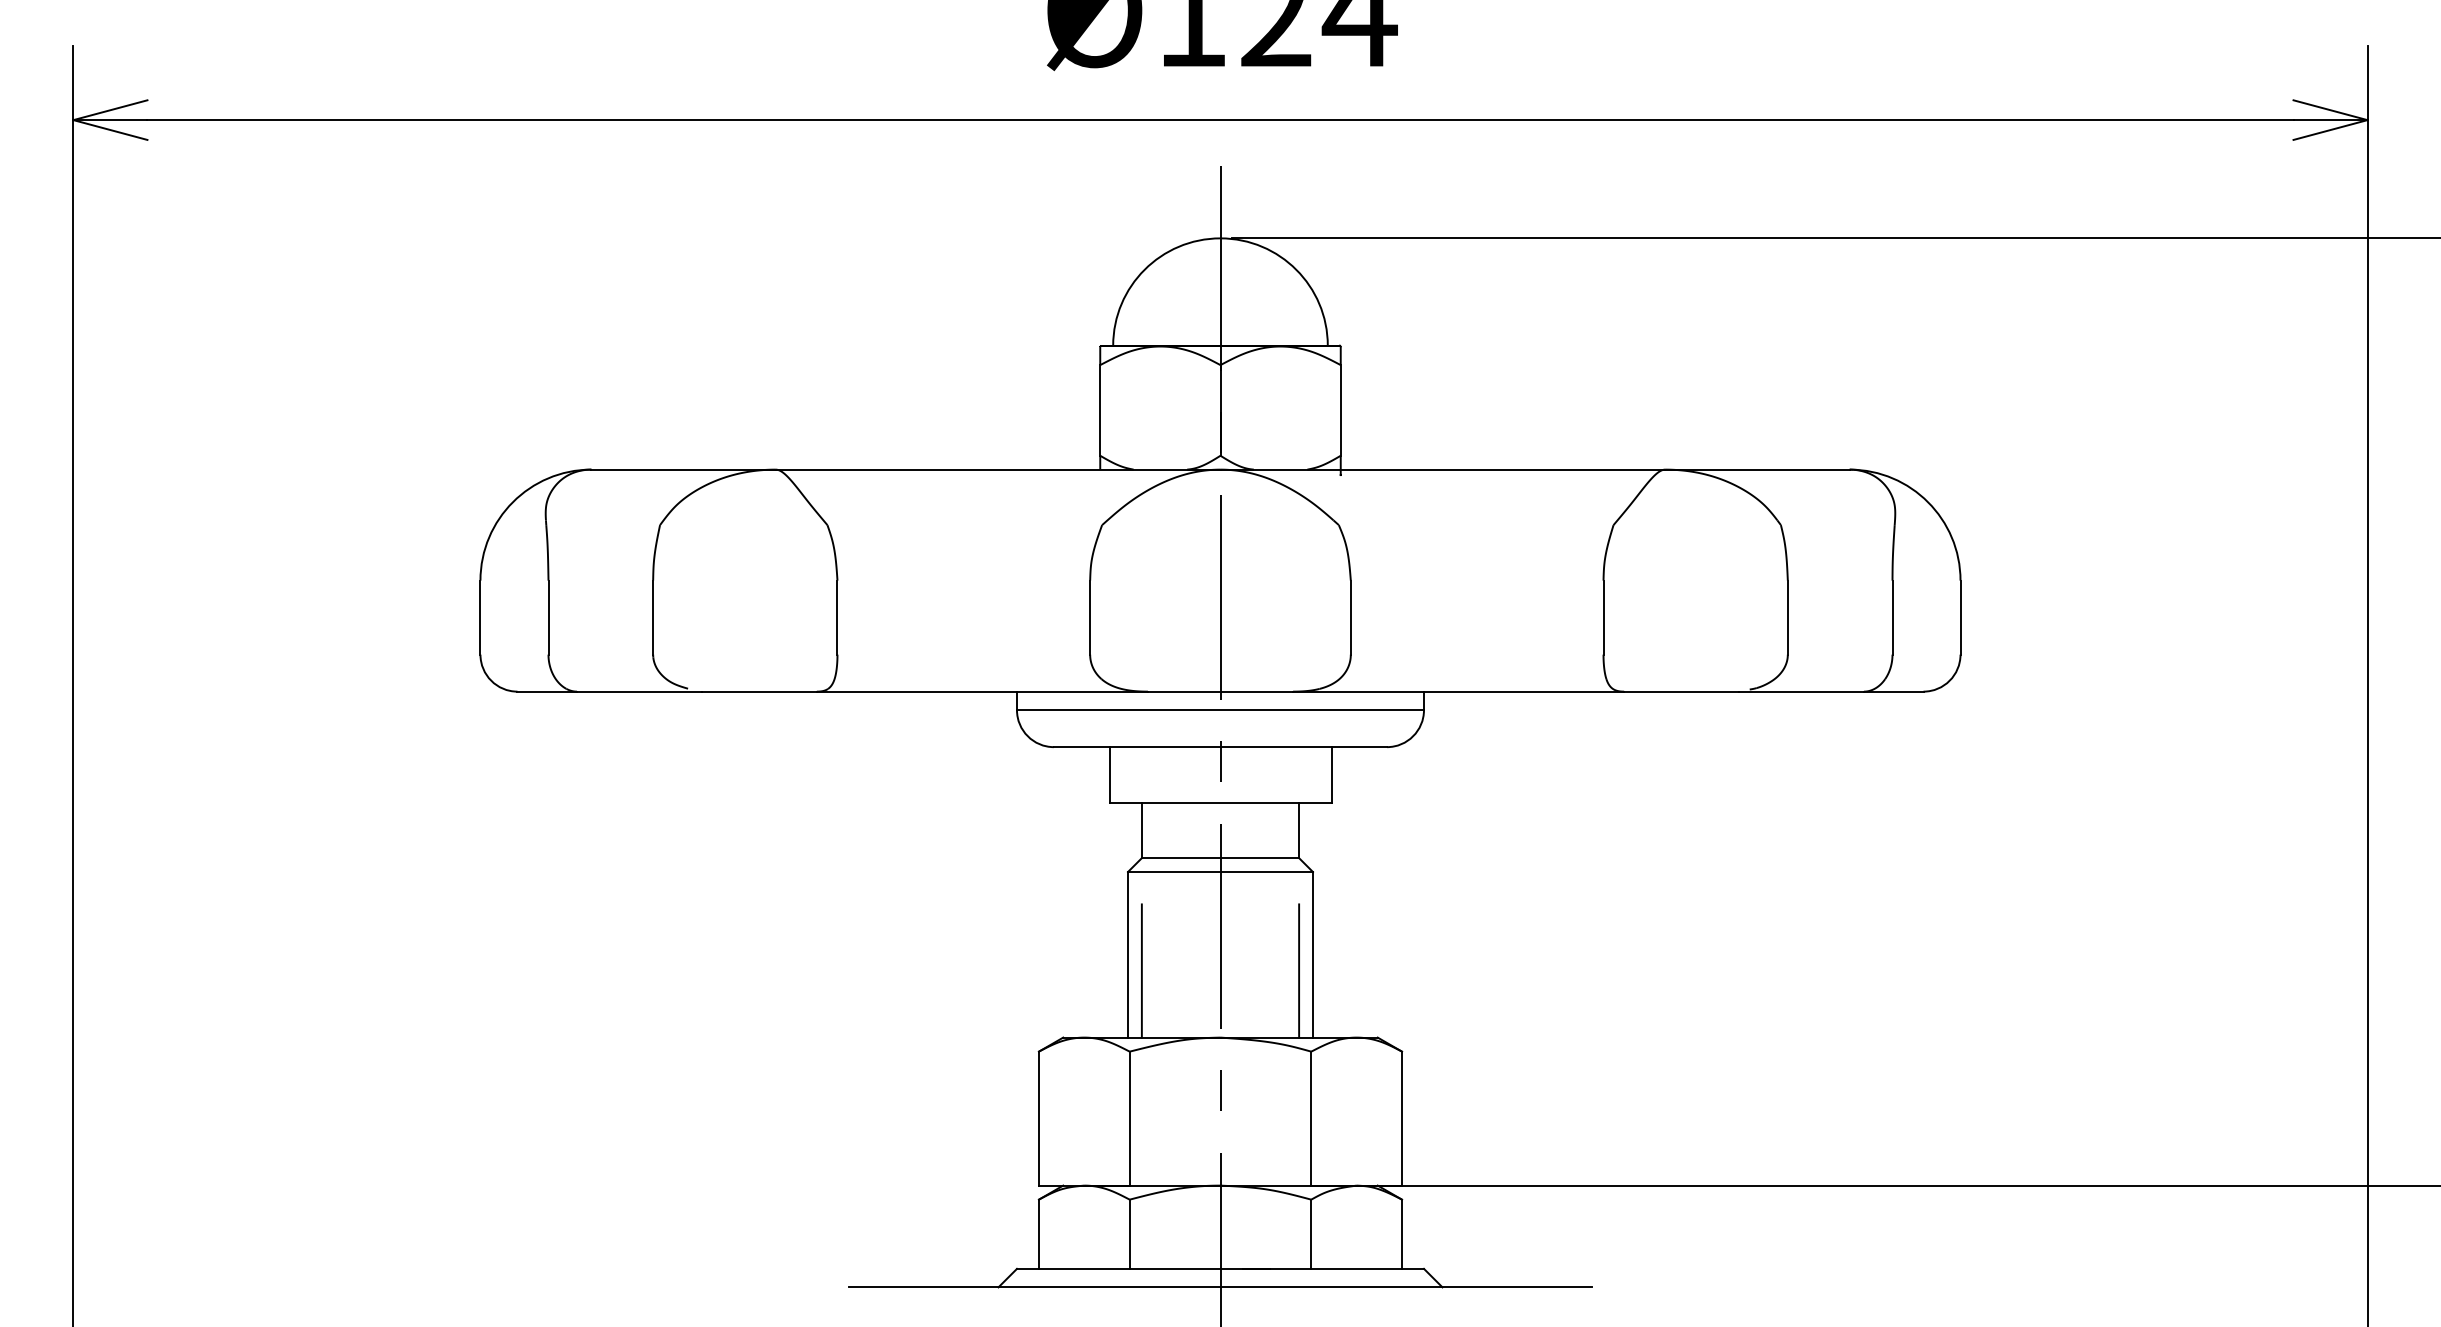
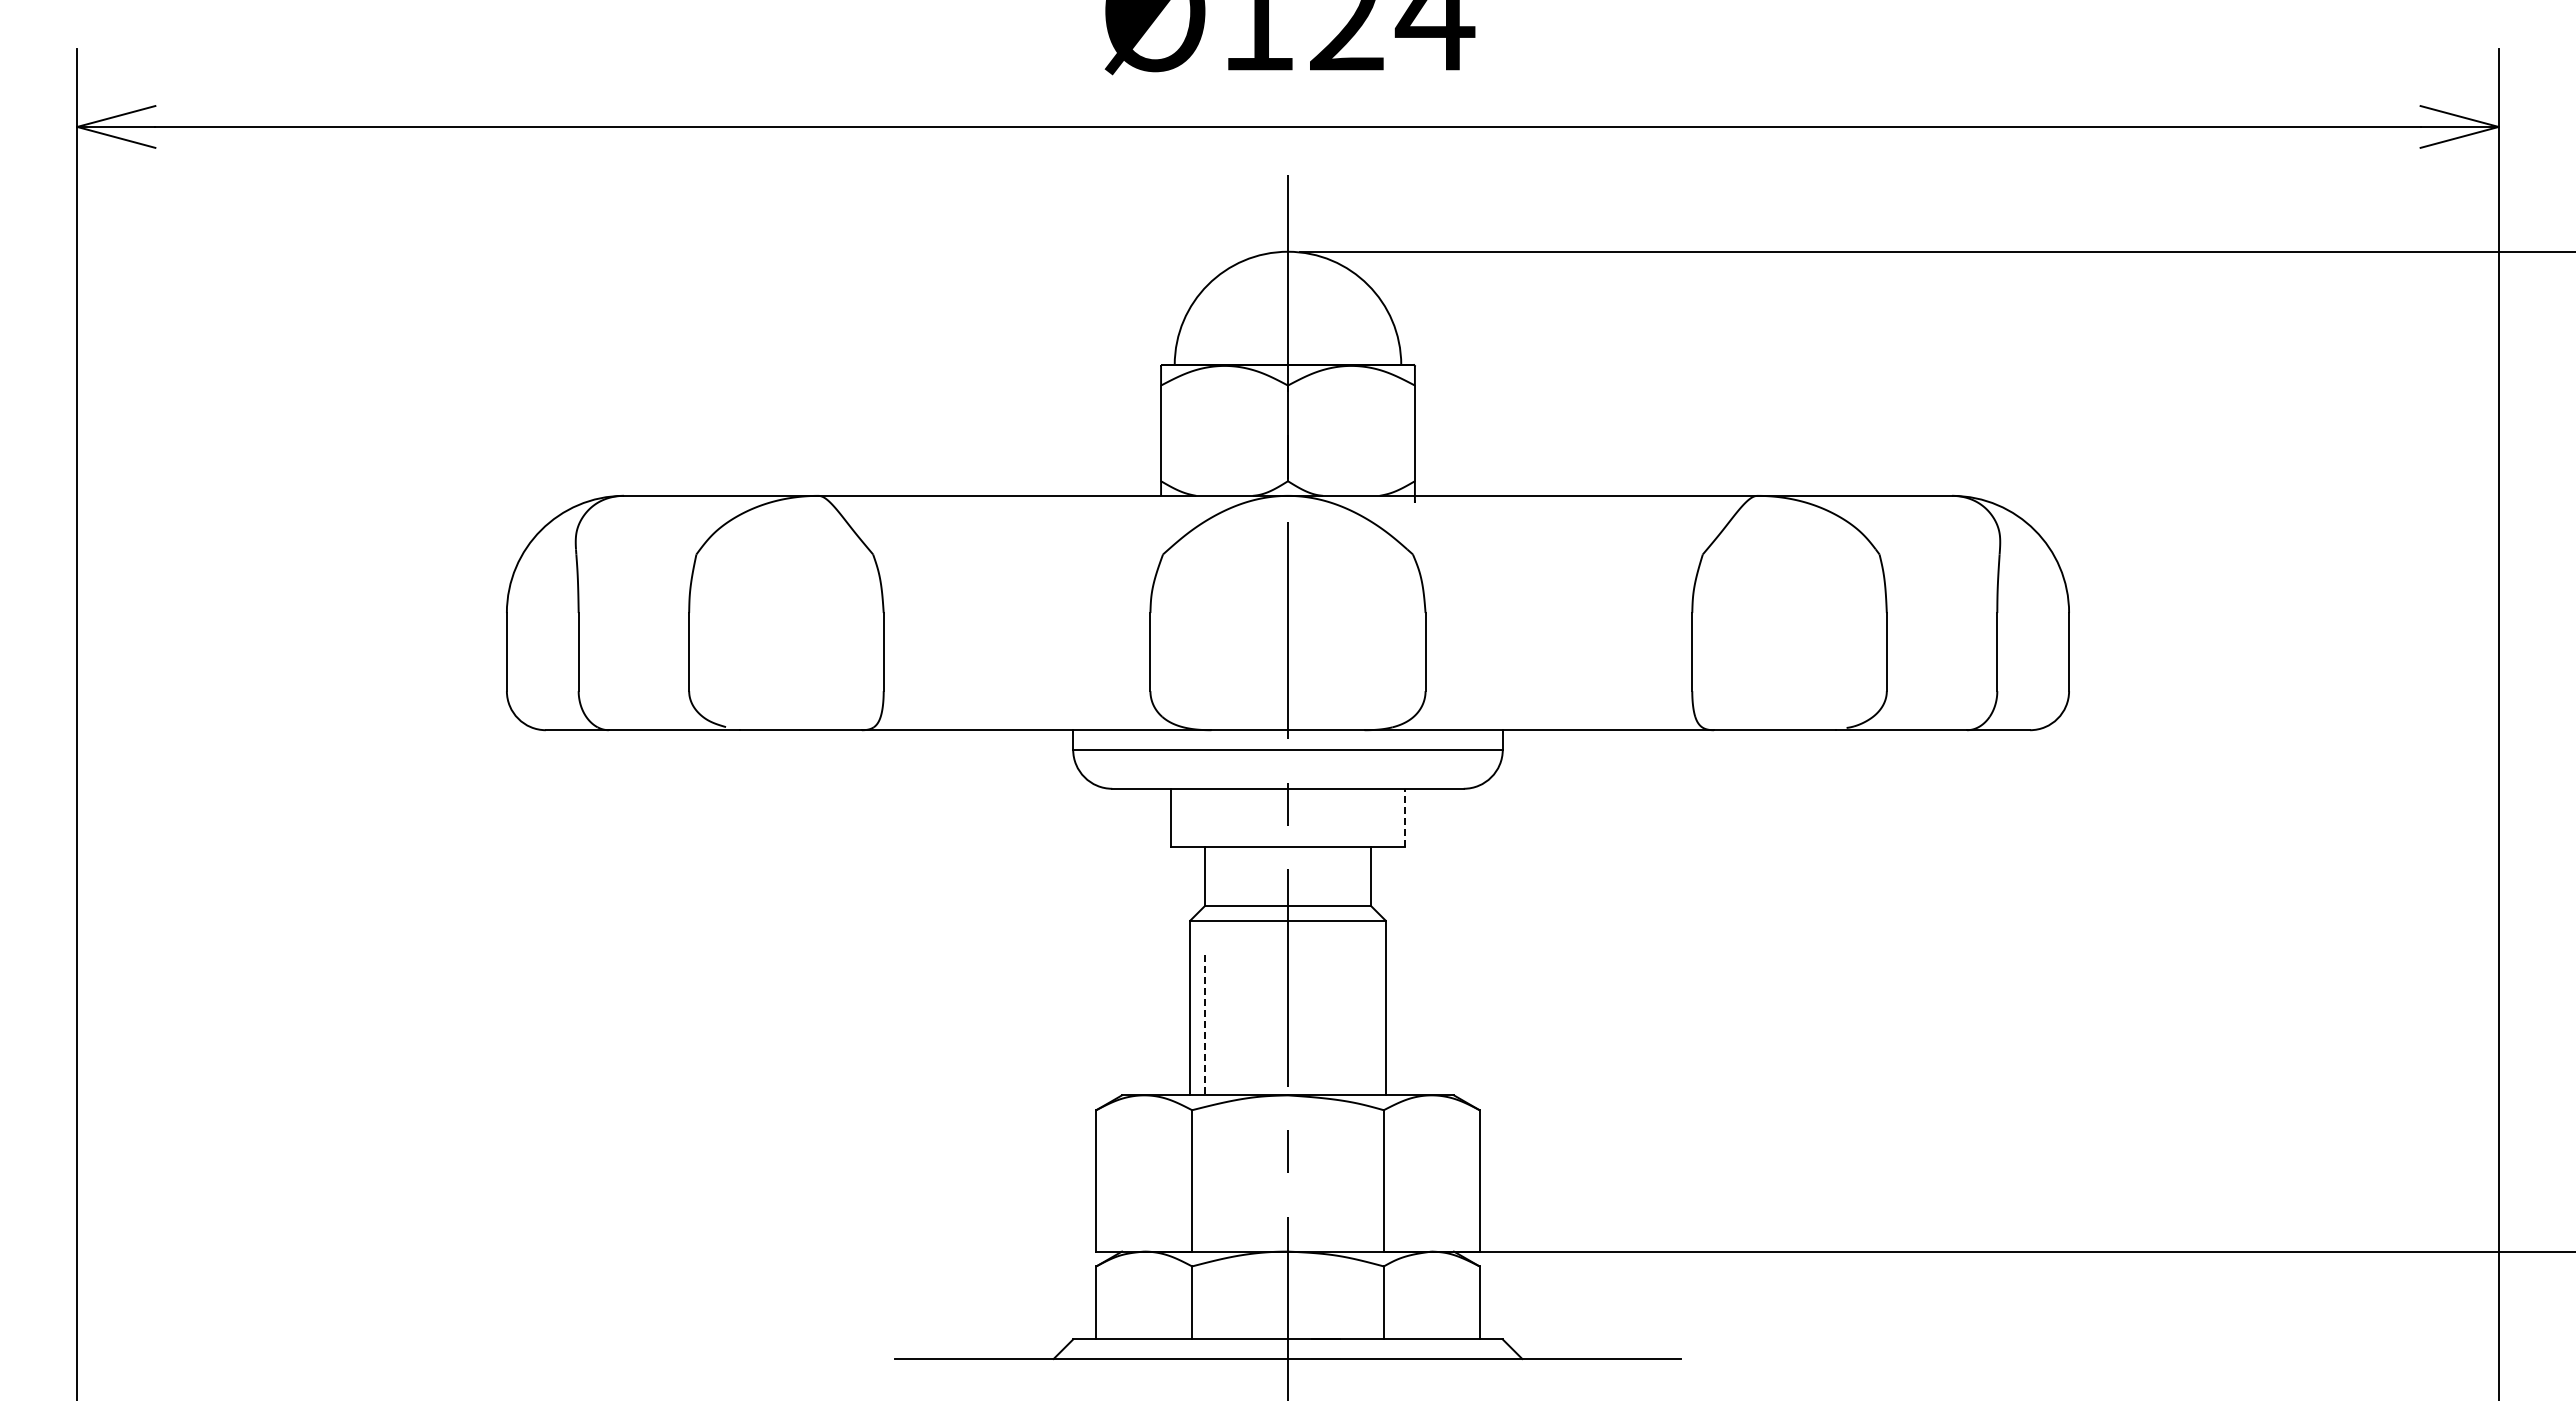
line: (1331, 774) -> (1405, 817), solid -> dashed
line: (1298, 970) -> (1370, 1024), removed
line: (1142, 971) -> (1205, 1025), solid -> dashed

